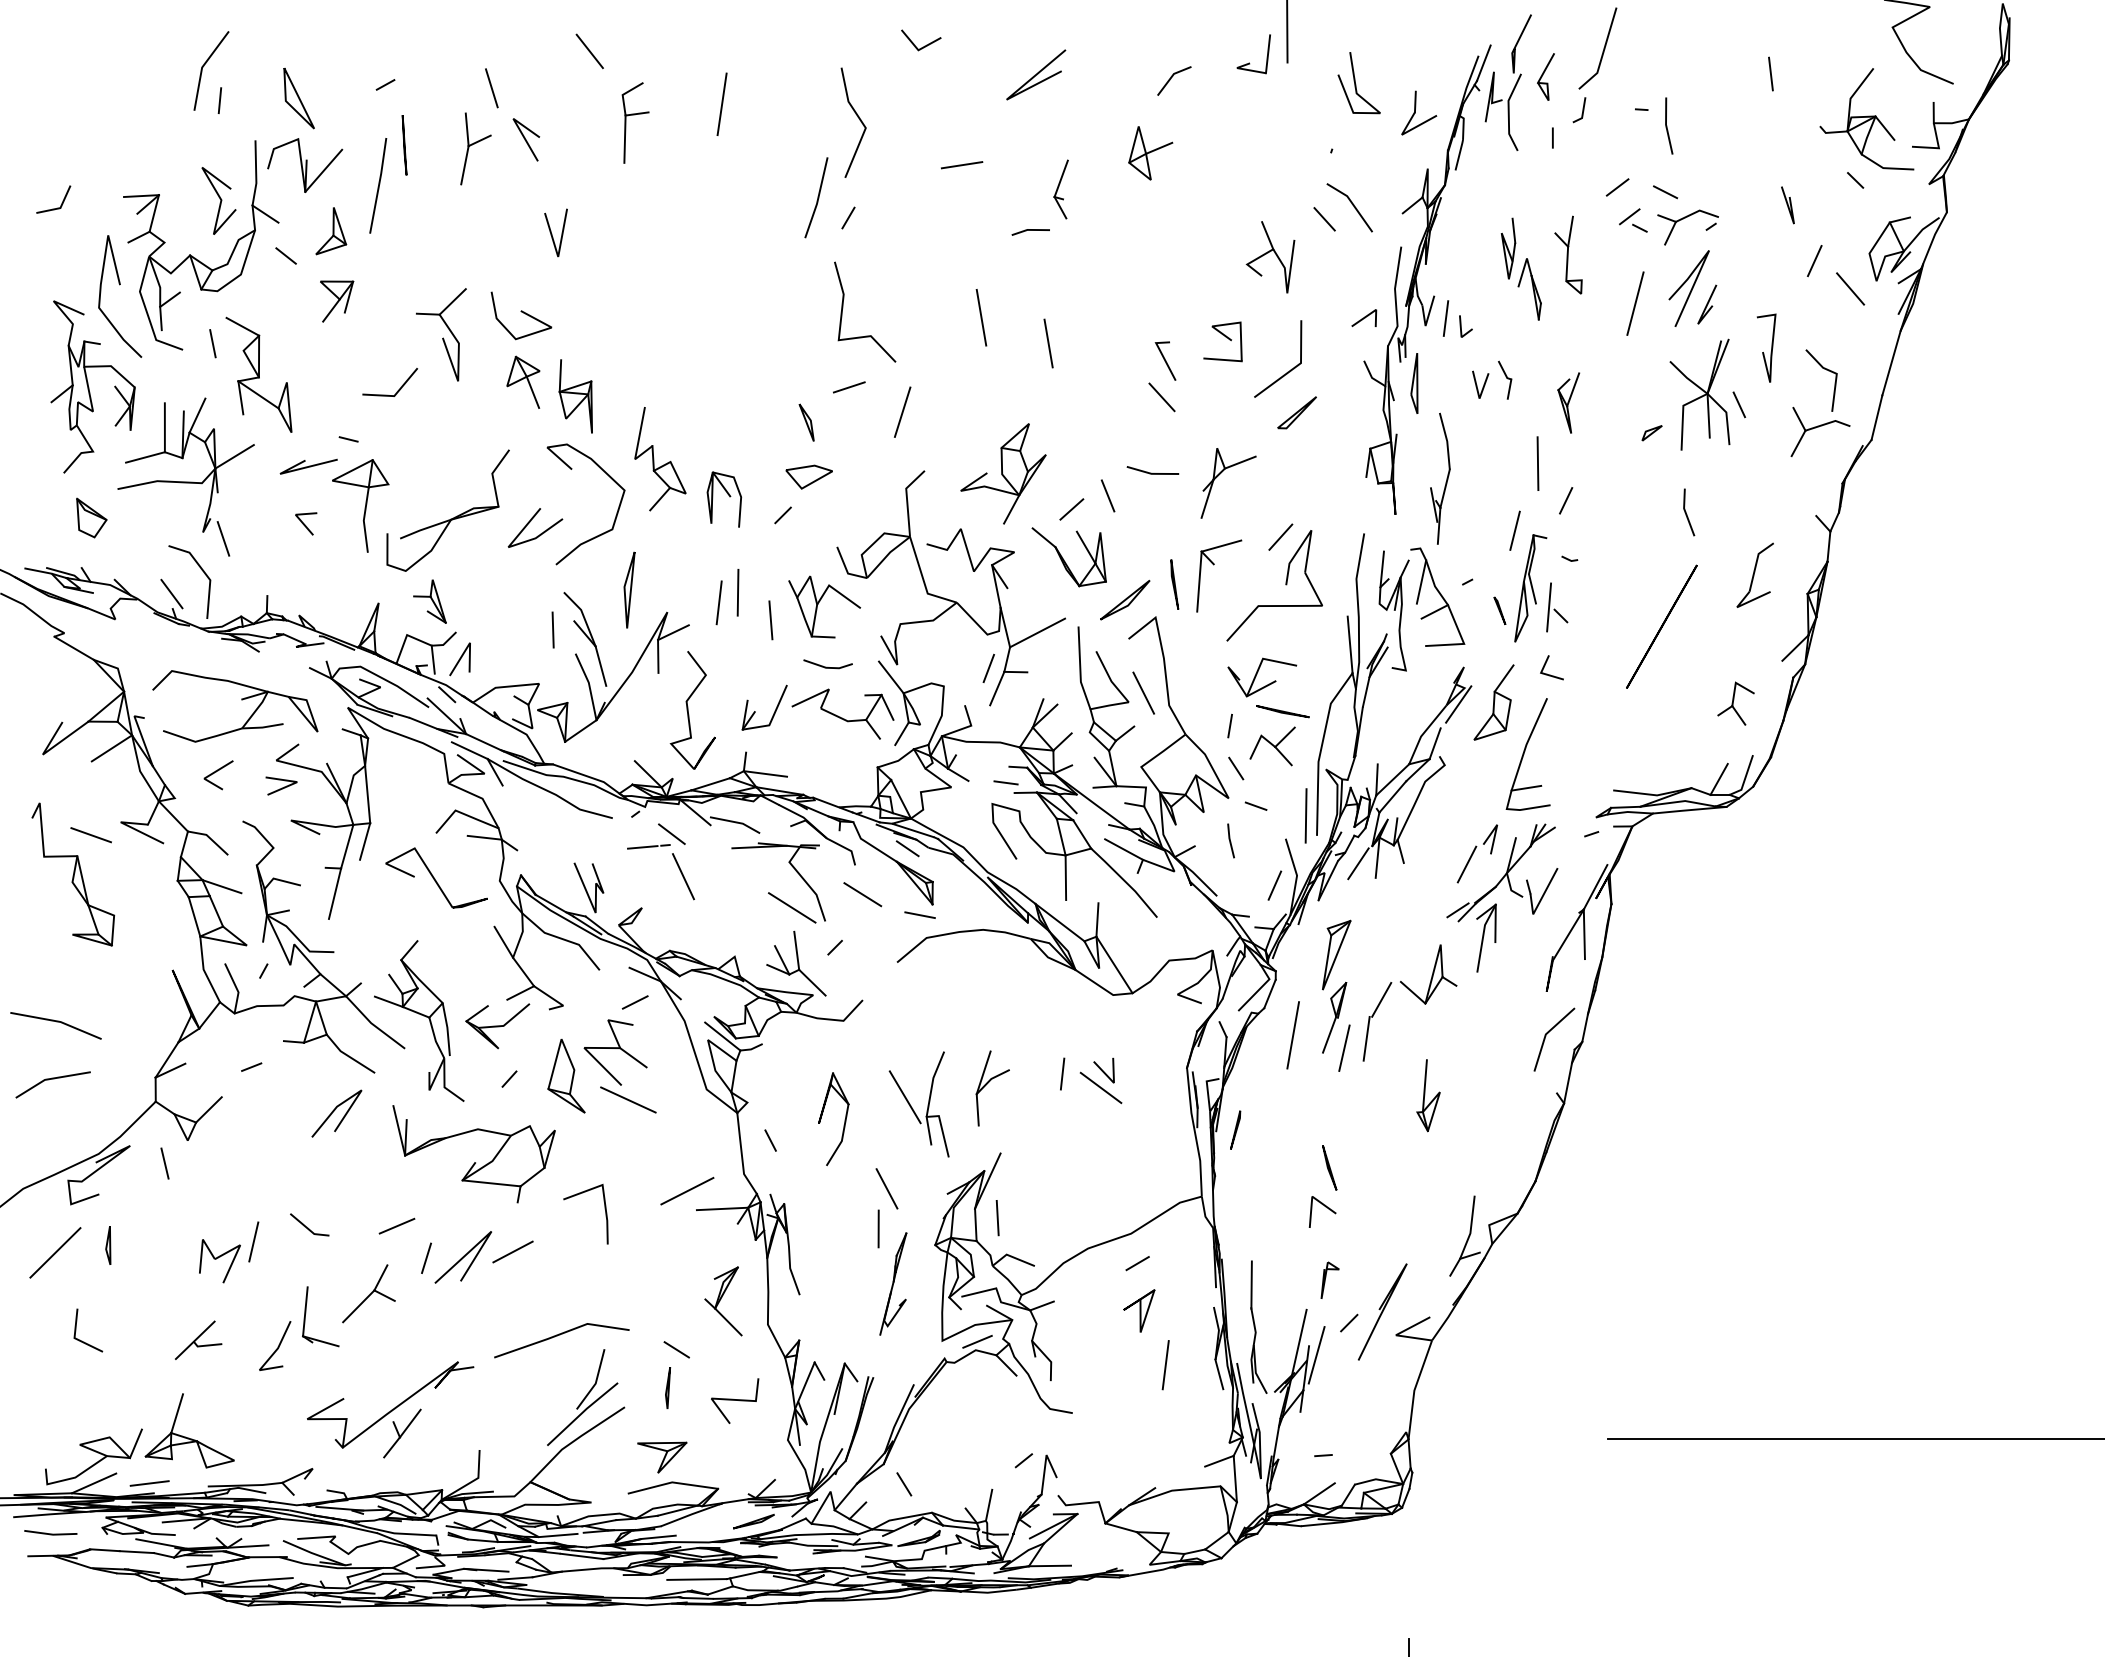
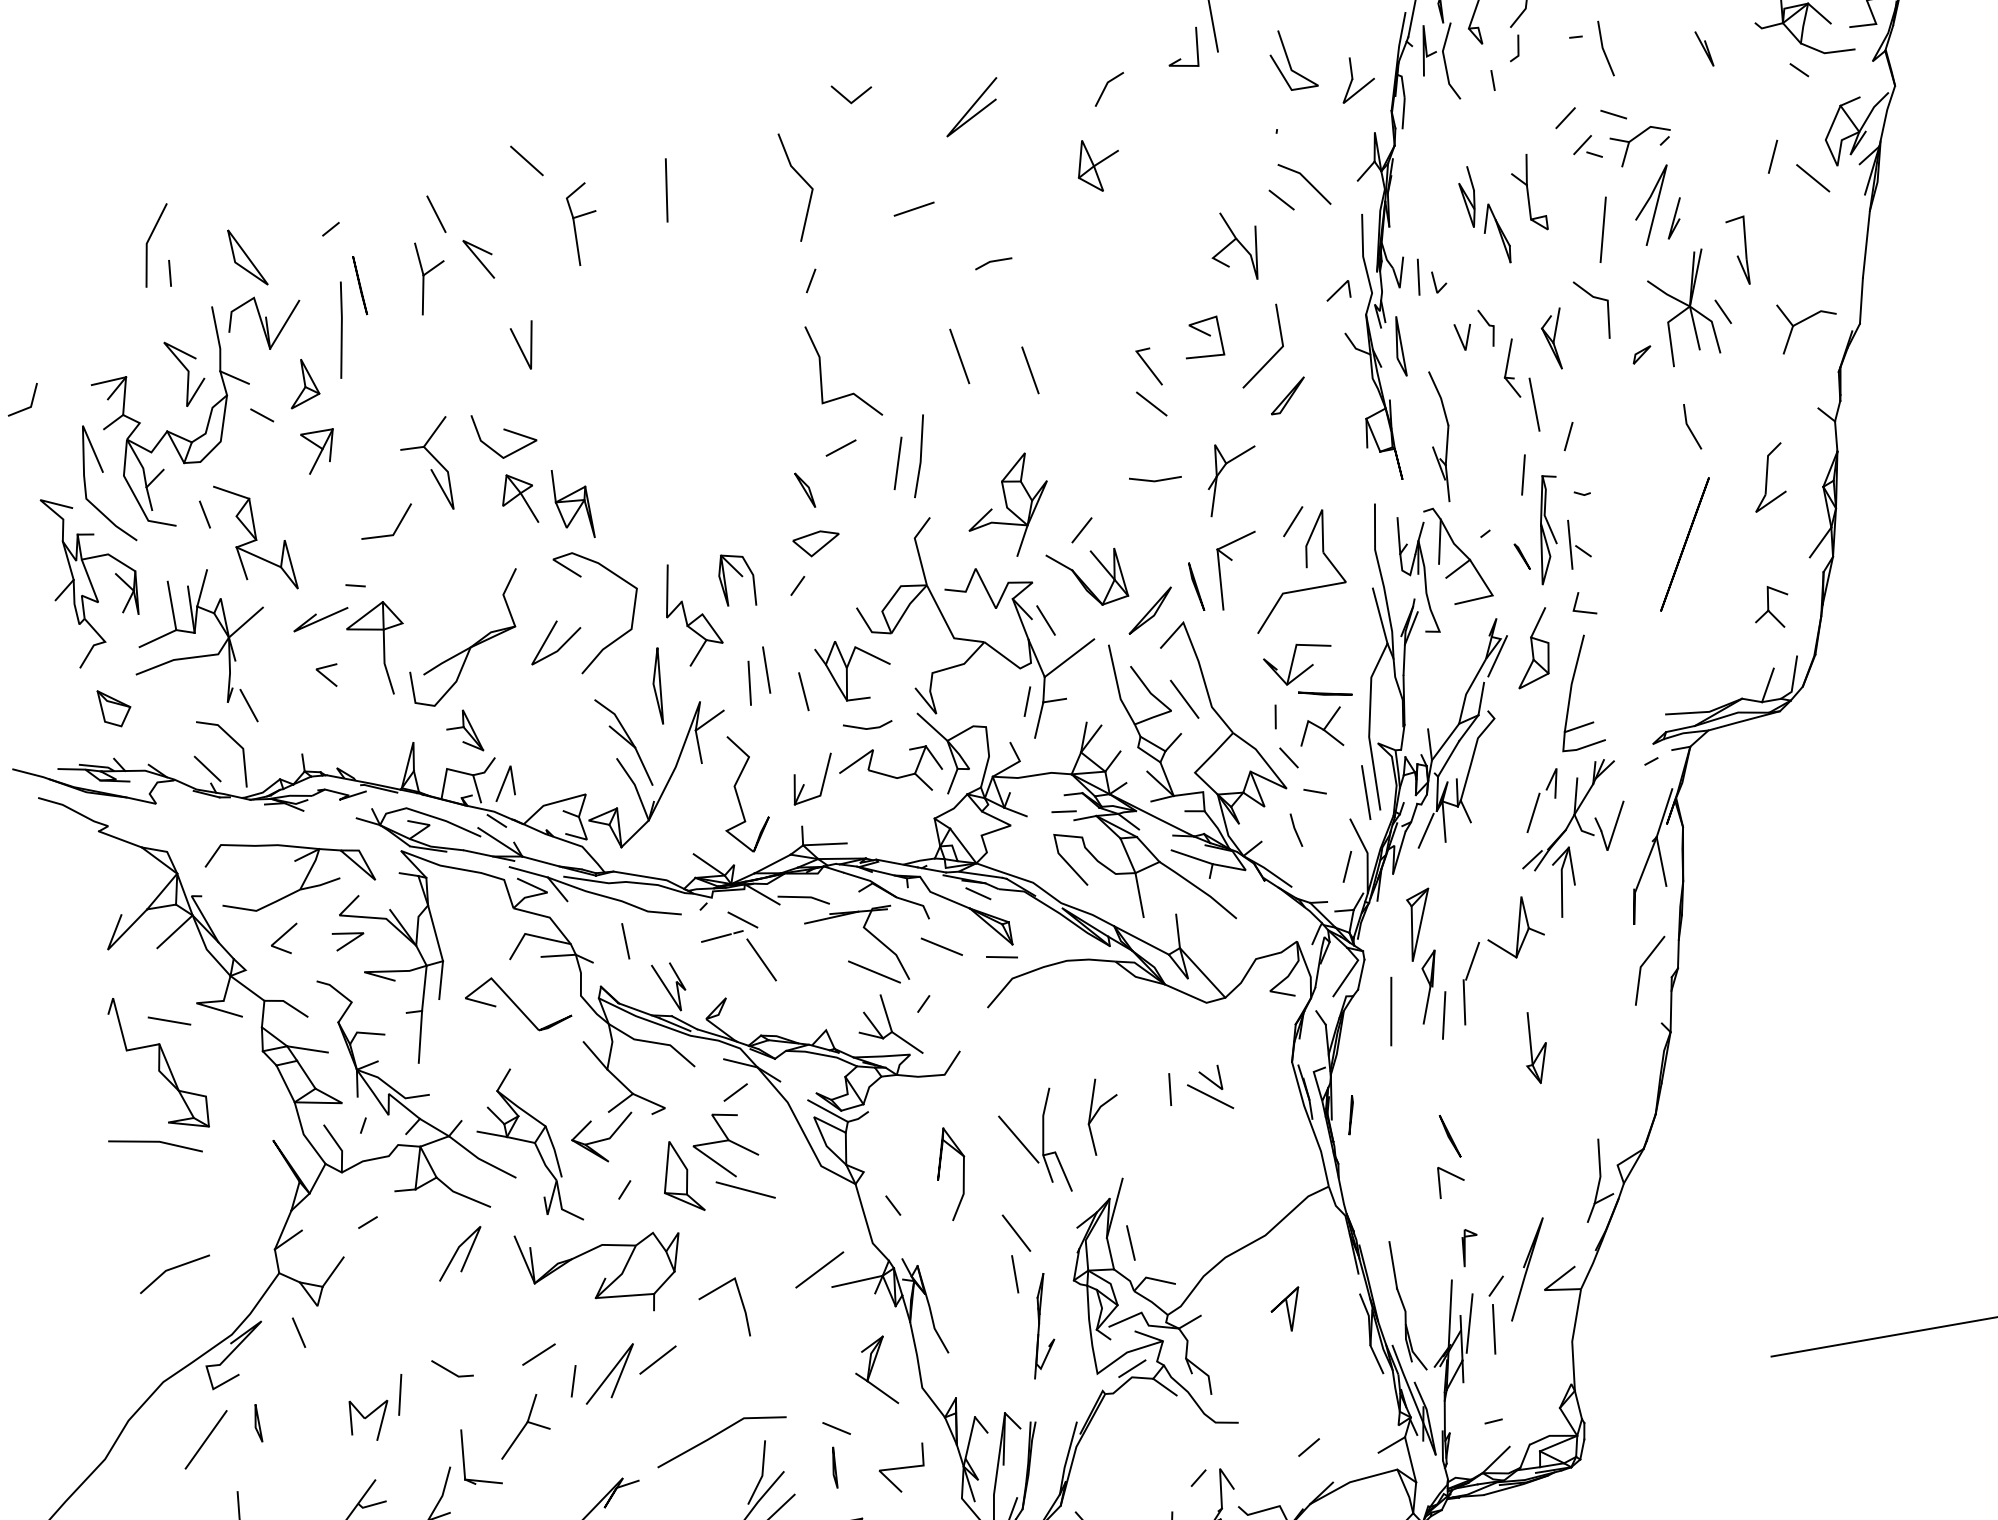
part: (1060, 189) -> (1509, 369), moved
line: (817, 197) -> (920, 455), moved
line: (1787, 205) -> (1704, 49), moved
line: (1826, 370) -> (1597, 298), moved
part: (660, 459) -> (692, 613), moved
line: (1107, 495) -> (1045, 620), moved
line: (552, 629) -> (625, 940), moved
line: (56, 1022) -> (155, 1142), moved
line: (1137, 1263) -> (1308, 1447), moved
line: (1165, 1365) -> (1493, 1329), moved

